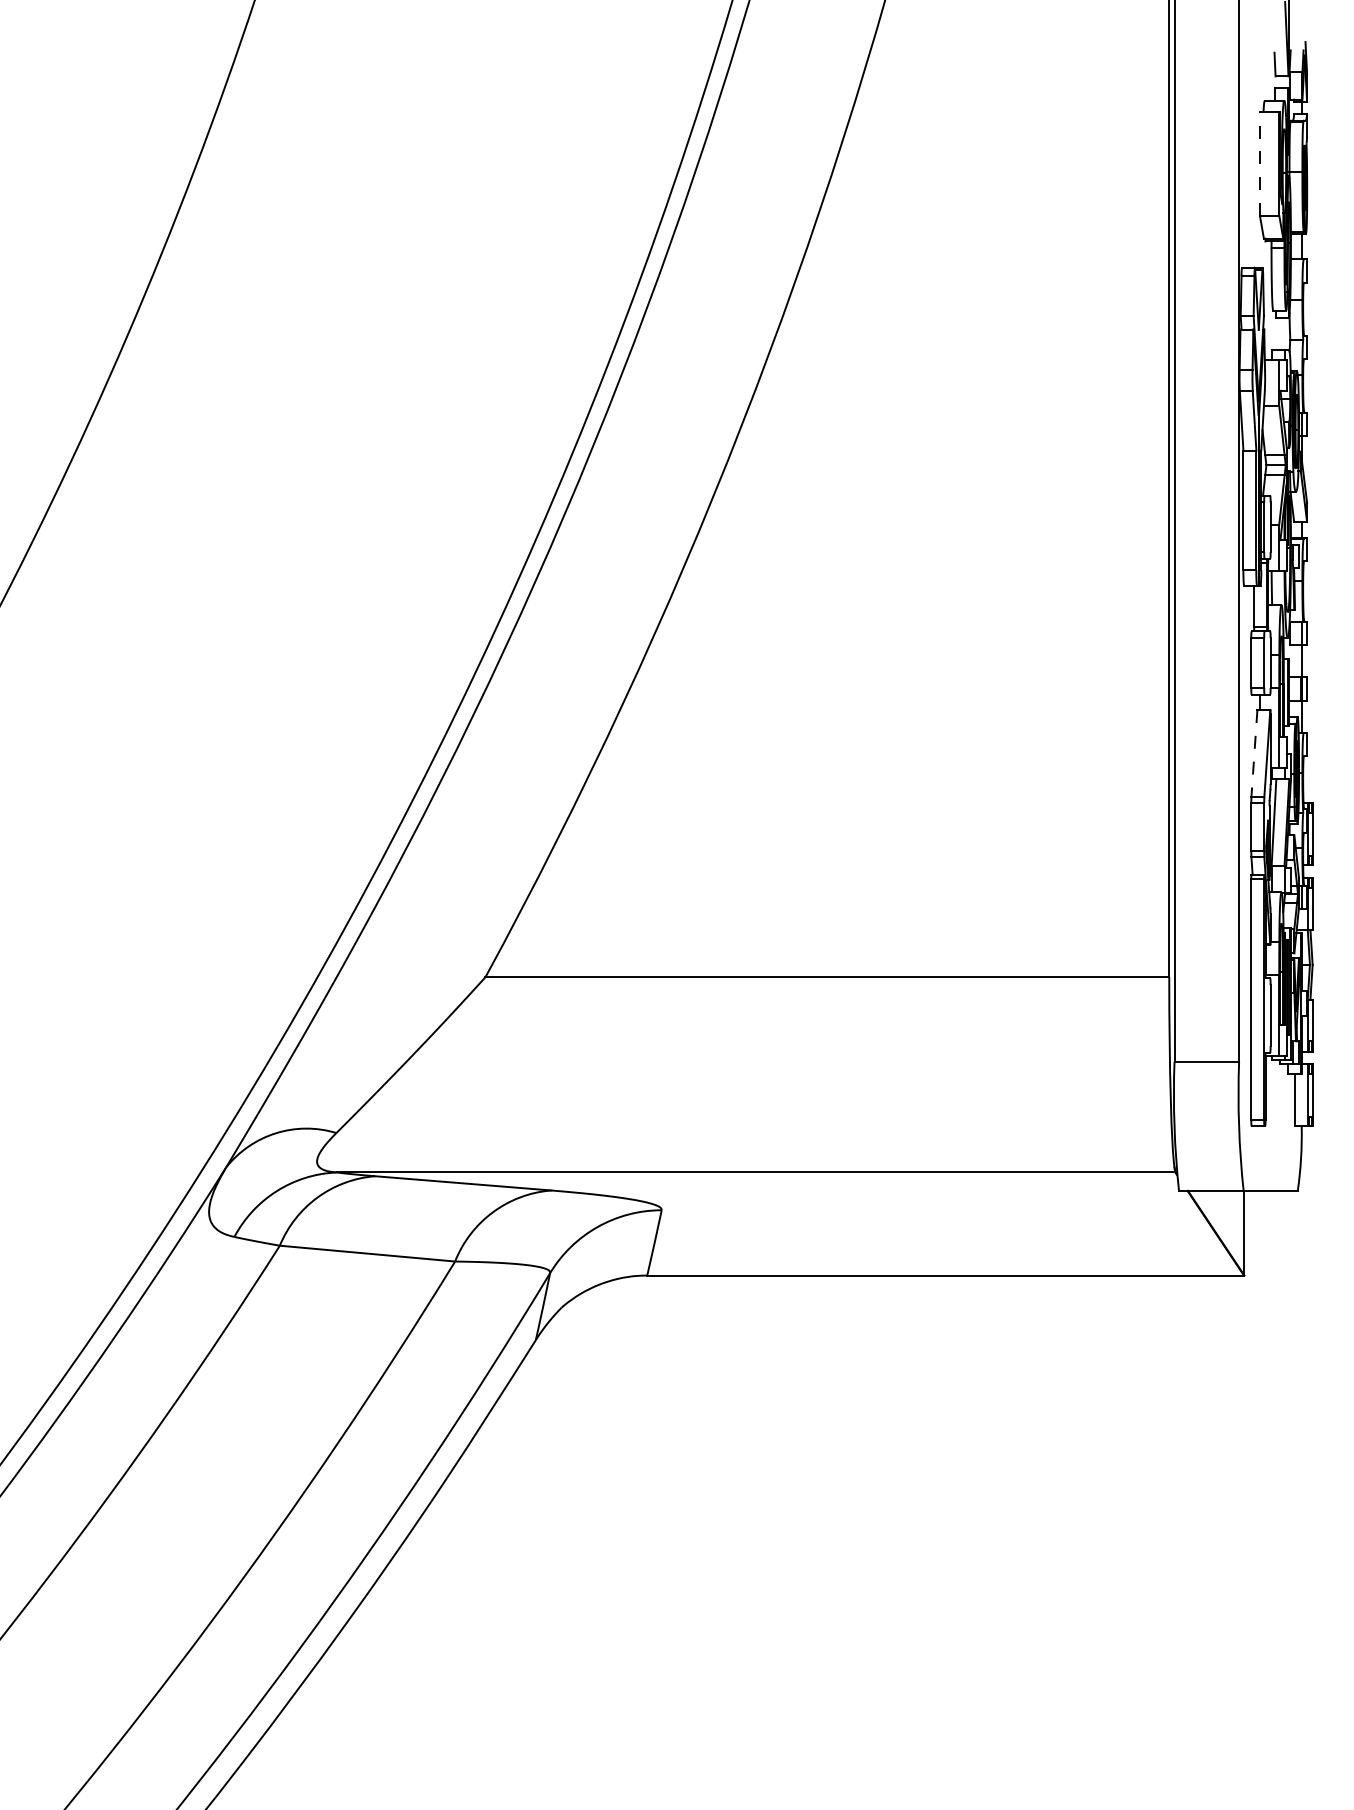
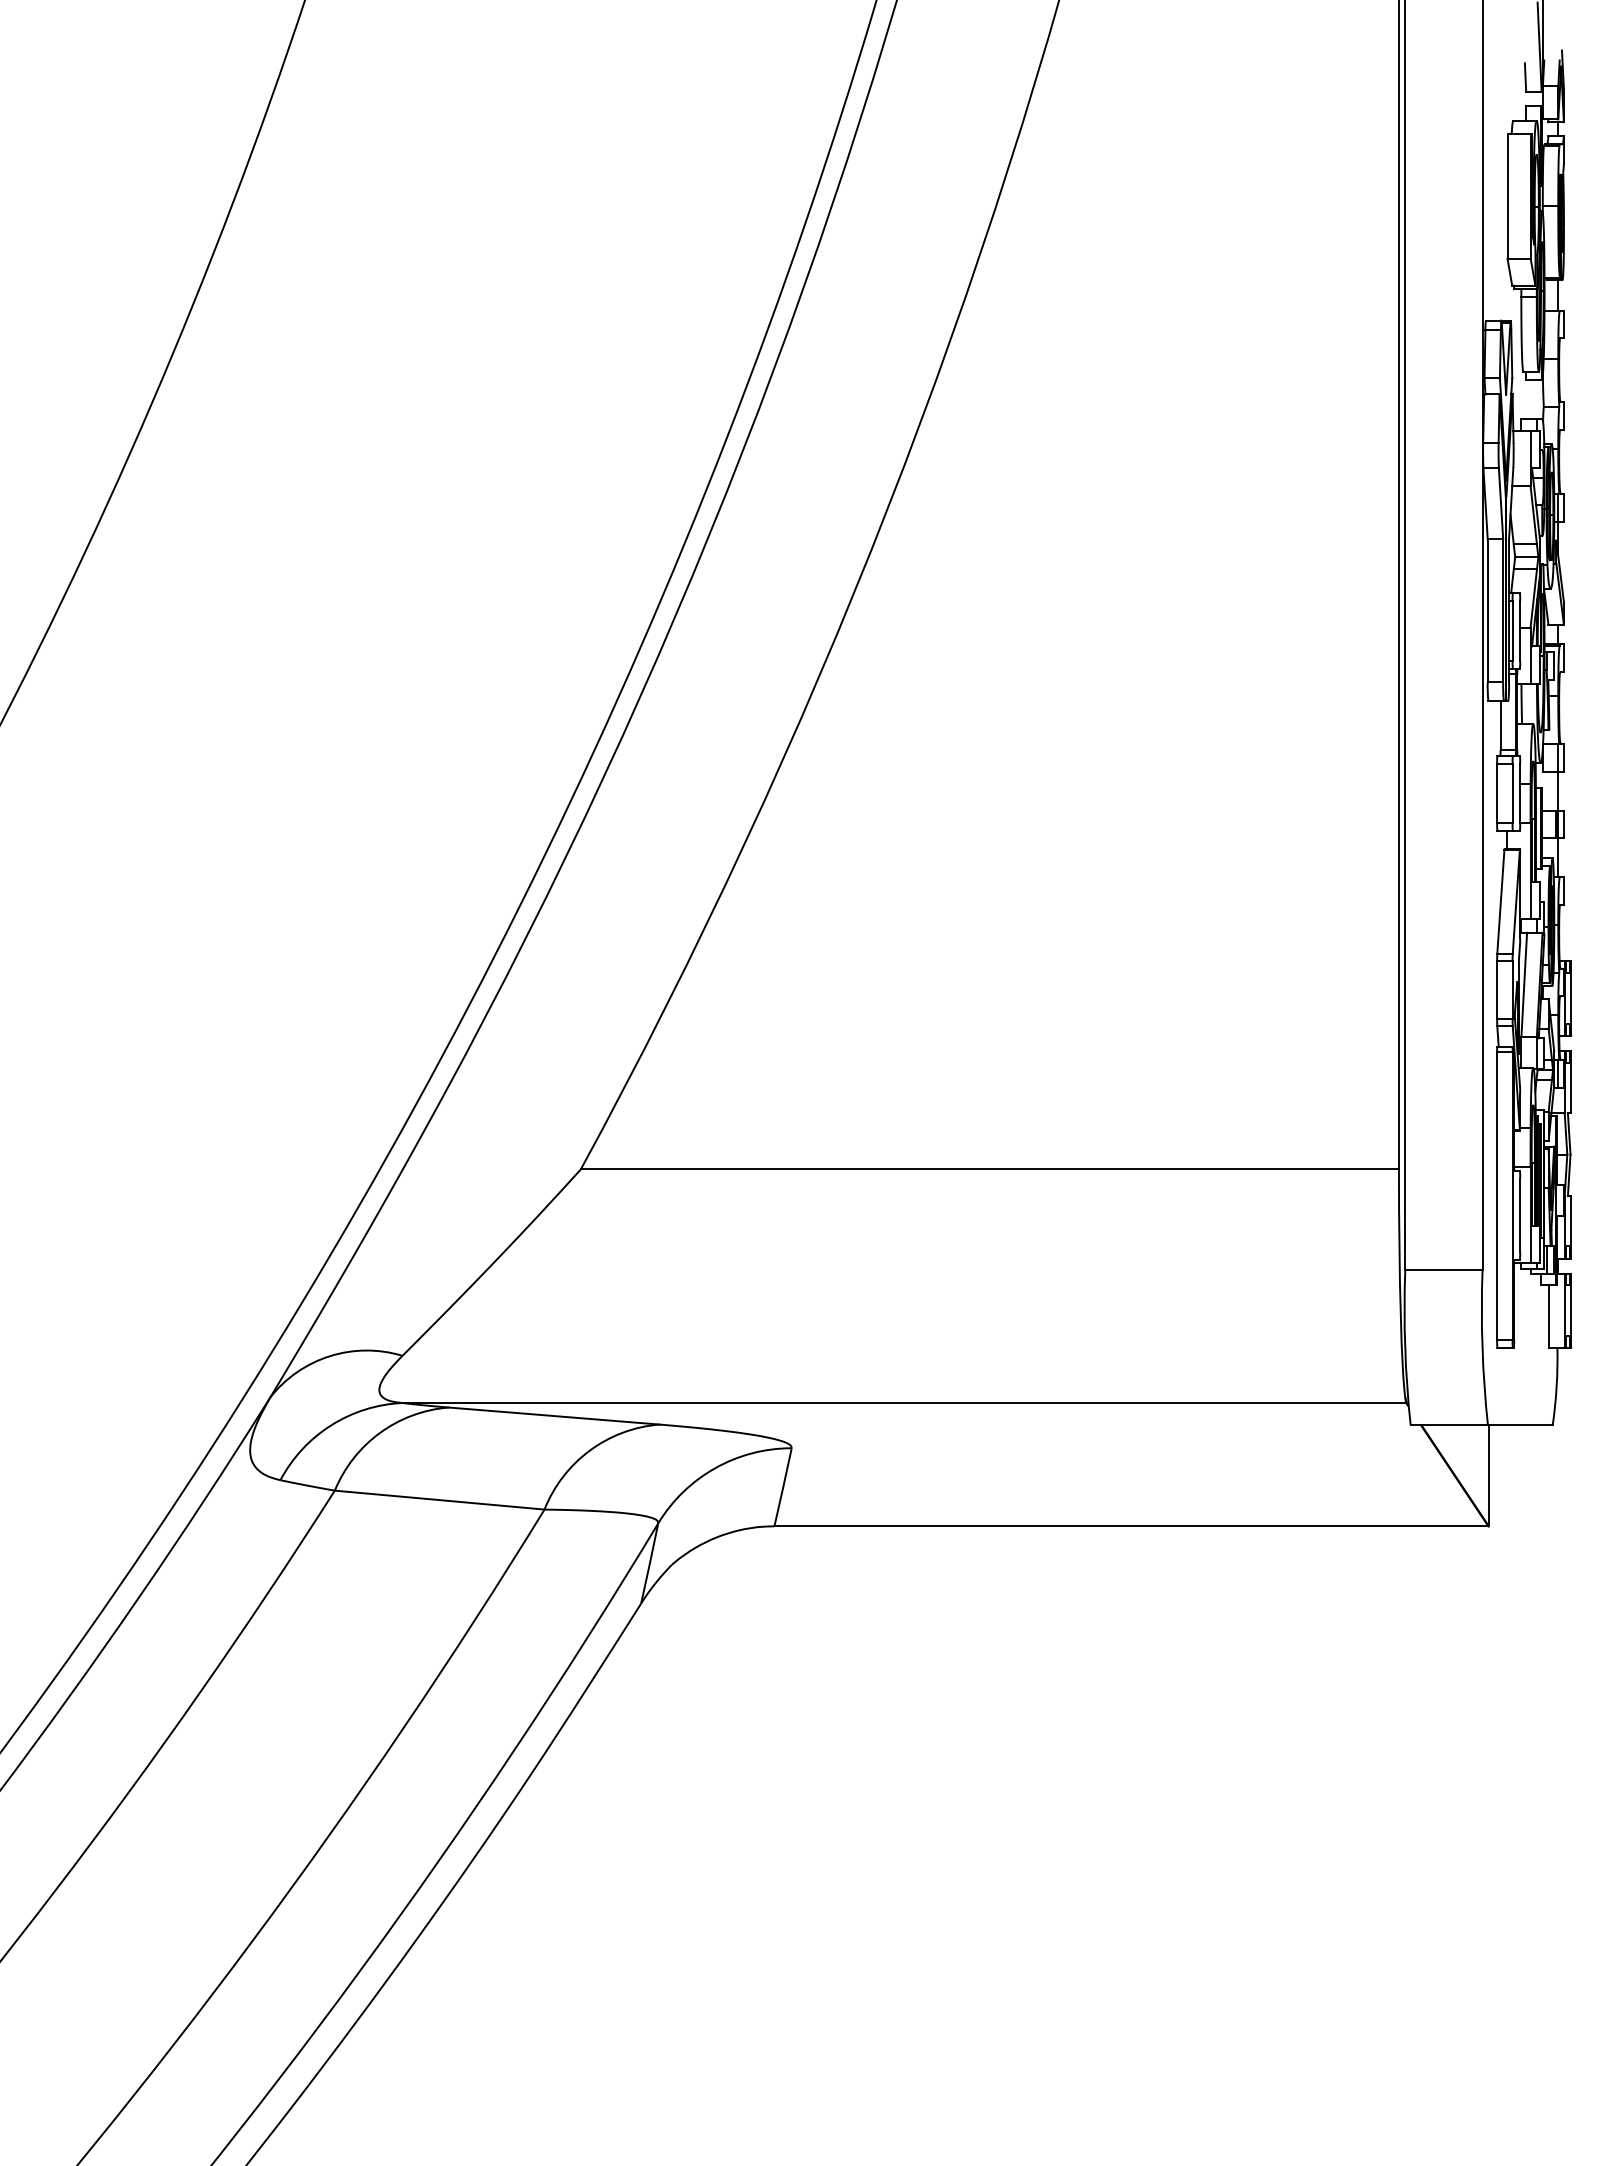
line: (1259, 163) -> (1507, 195), dashed -> solid
line: (1254, 754) -> (1500, 902), dashed -> solid

